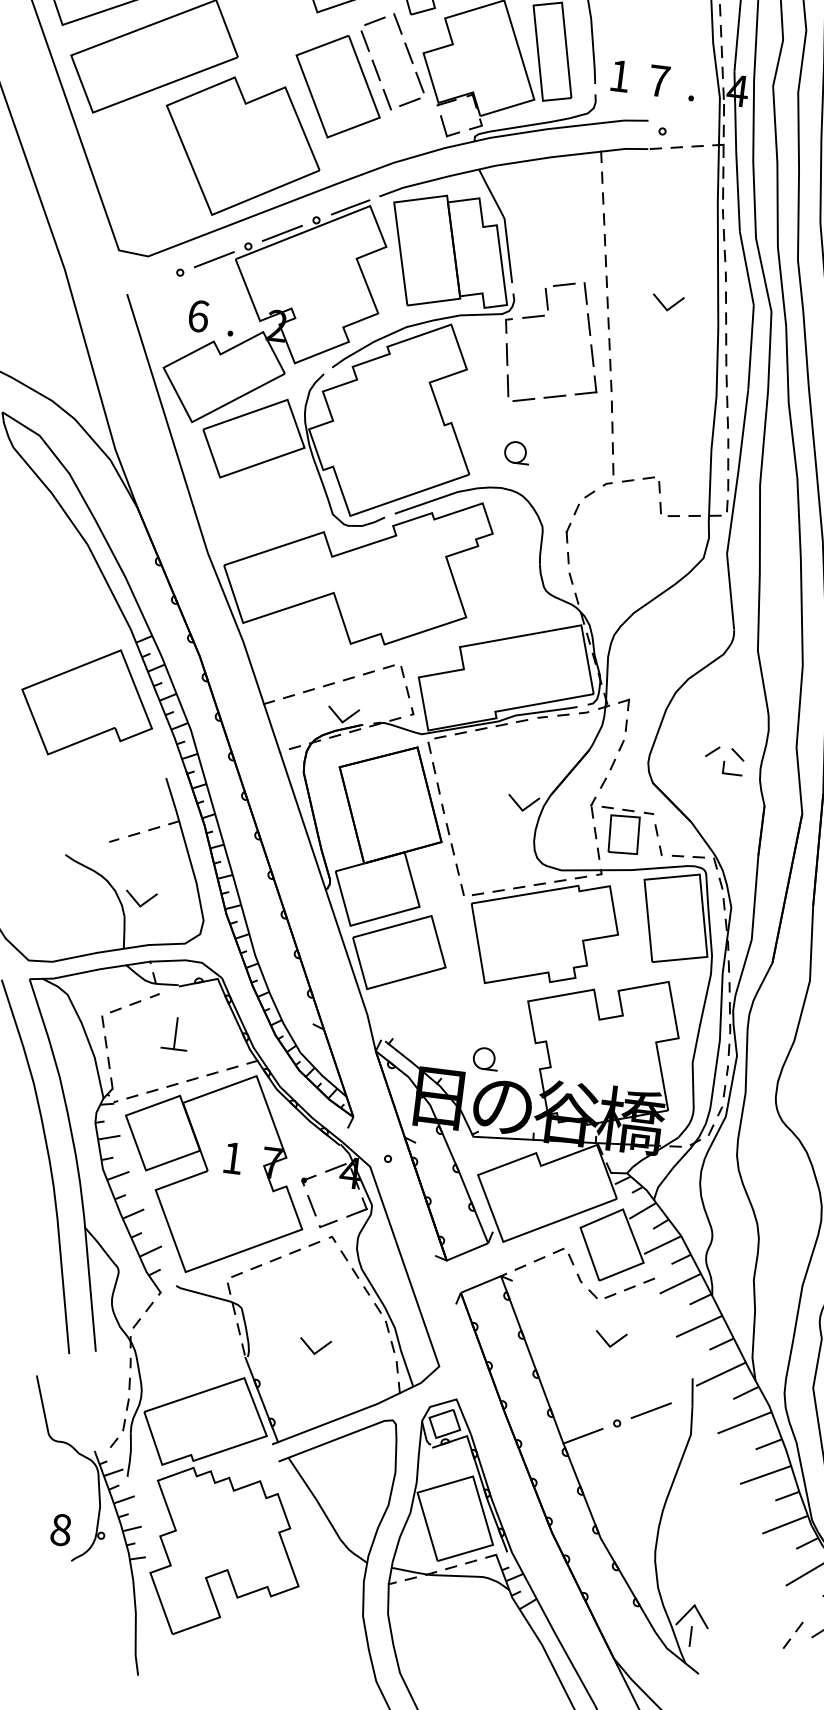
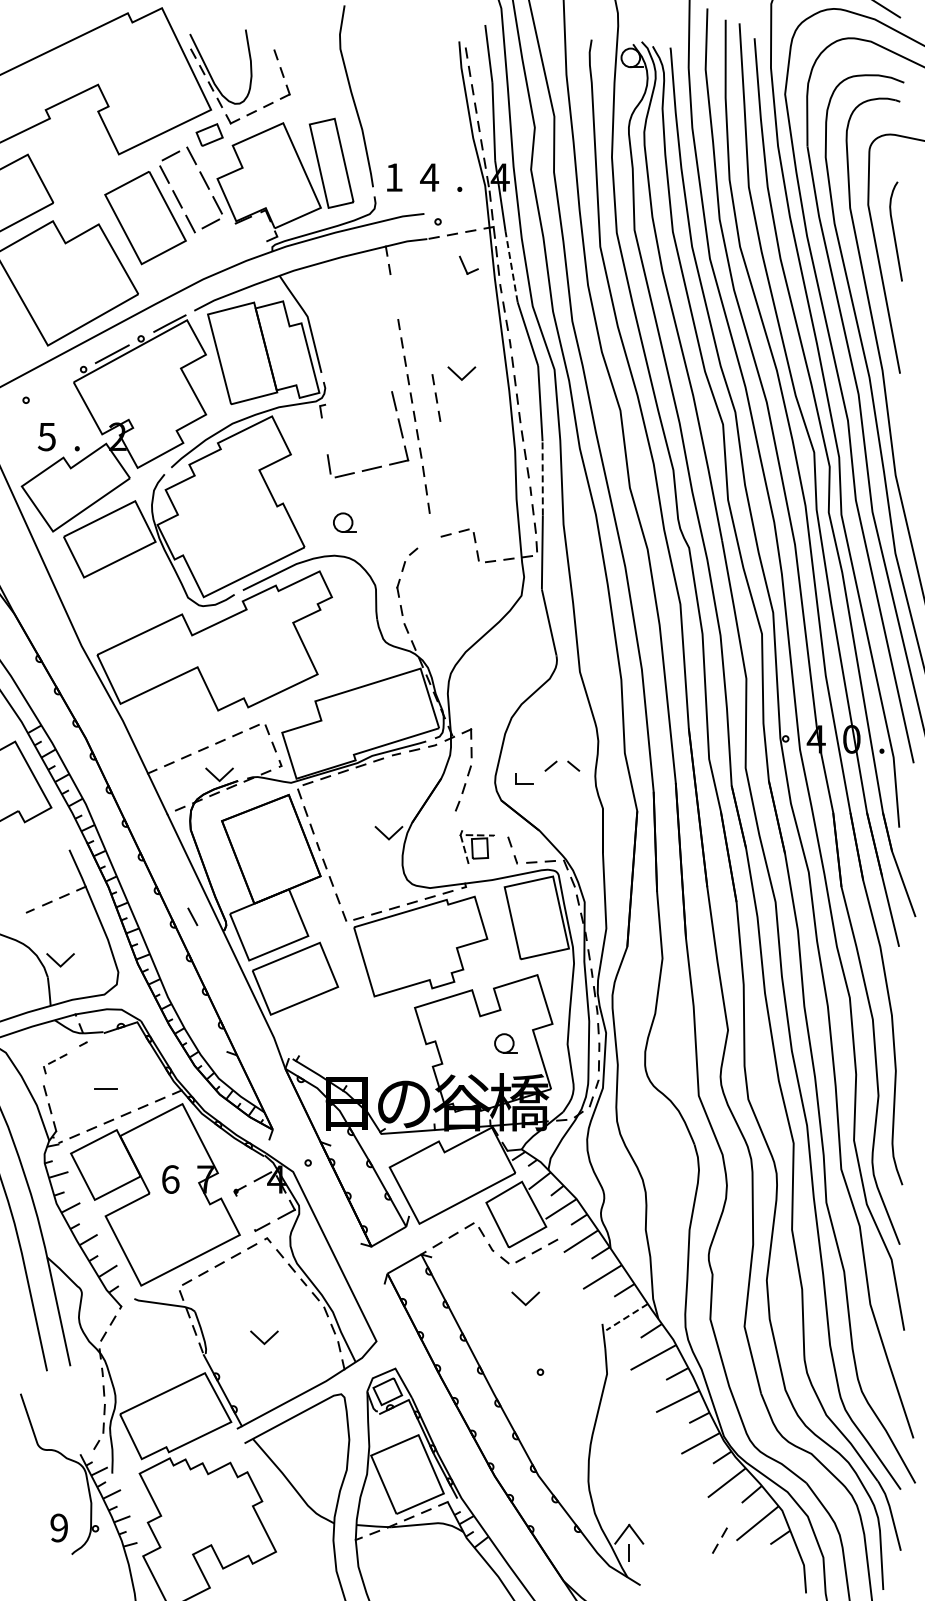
text: (659, 80) -> (429, 177), 7 -> 4
part: (449, 125) -> (468, 264), moved
line: (737, 192) -> (511, 267), solid -> dashed
part: (603, 208) -> (394, 296), removed
line: (213, 259) -> (54, 384), removed
part: (548, 300) -> (355, 384), removed
text: (197, 315) -> (46, 436), 6 -> 5
part: (636, 326) -> (436, 397), added
line: (506, 354) -> (324, 436), removed
line: (743, 429) -> (542, 477), solid -> dashed
part: (608, 475) -> (428, 532), removed
part: (732, 768) -> (524, 778), moved
part: (619, 830) -> (477, 846), size x0.6
part: (121, 1013) -> (55, 1063), size x0.7
line: (176, 1033) -> (106, 1075), removed
part: (485, 1058) -> (505, 1043), moved
text: (232, 1158) -> (170, 1179), 1 -> 6
line: (311, 1205) -> (192, 916), moved
line: (721, 1374) -> (627, 1317), solid -> dashed
line: (650, 1409) -> (568, 1356), removed
line: (582, 1435) -> (511, 1386), removed
text: (61, 1529) -> (59, 1527), 8 -> 9

